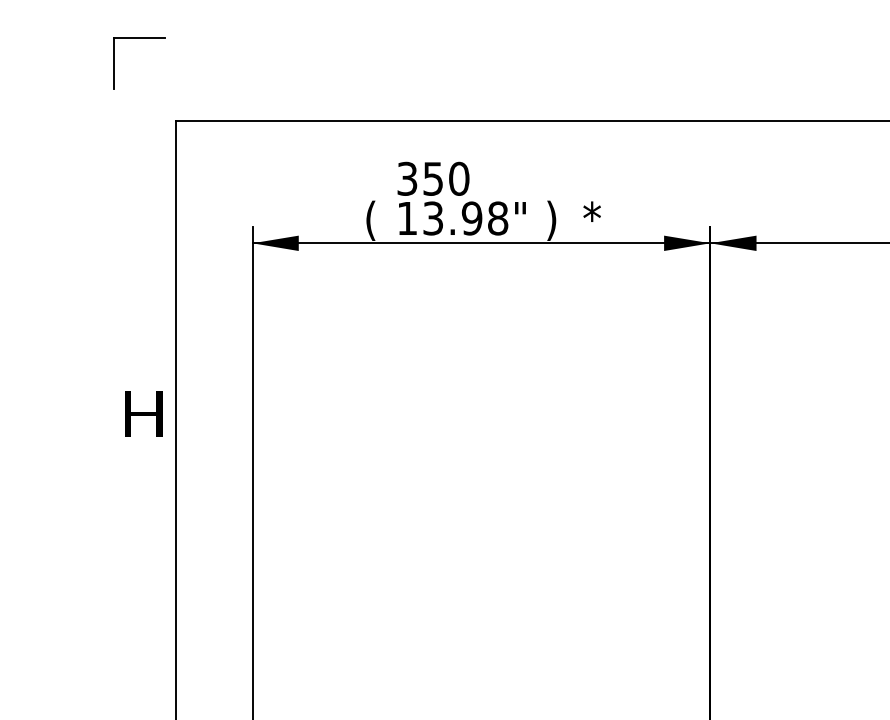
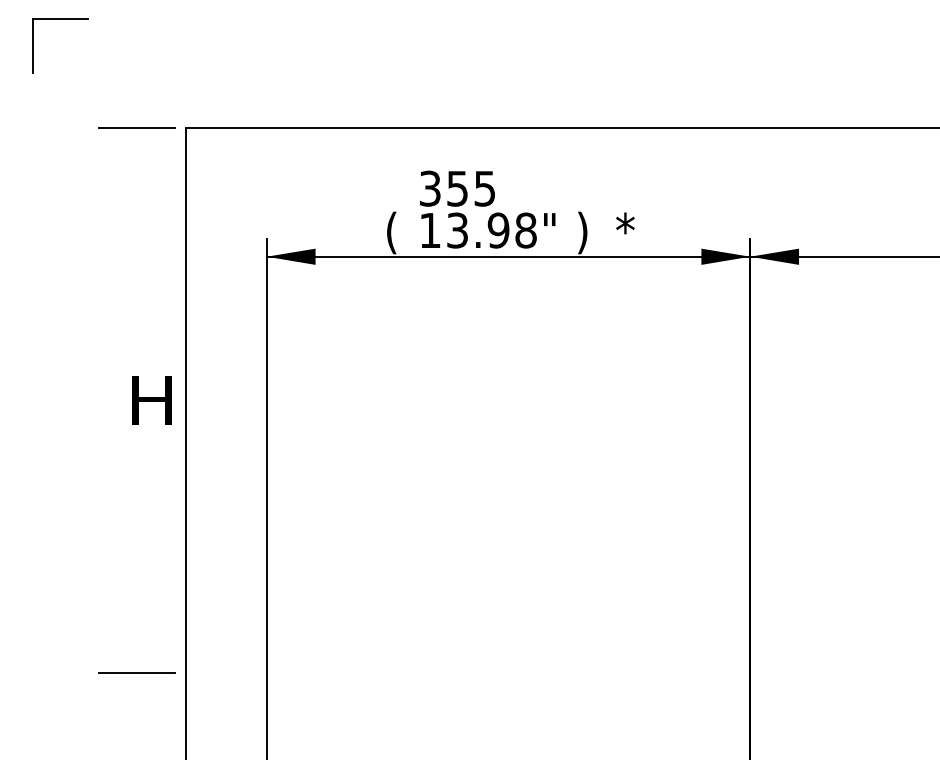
part: (139, 38) -> (60, 19), moved
line: (129, 120) -> (136, 127), added
text: (458, 178) -> (484, 188), 350 -> 355
text: (143, 414) -> (151, 400), moved
line: (129, 636) -> (136, 672), added

